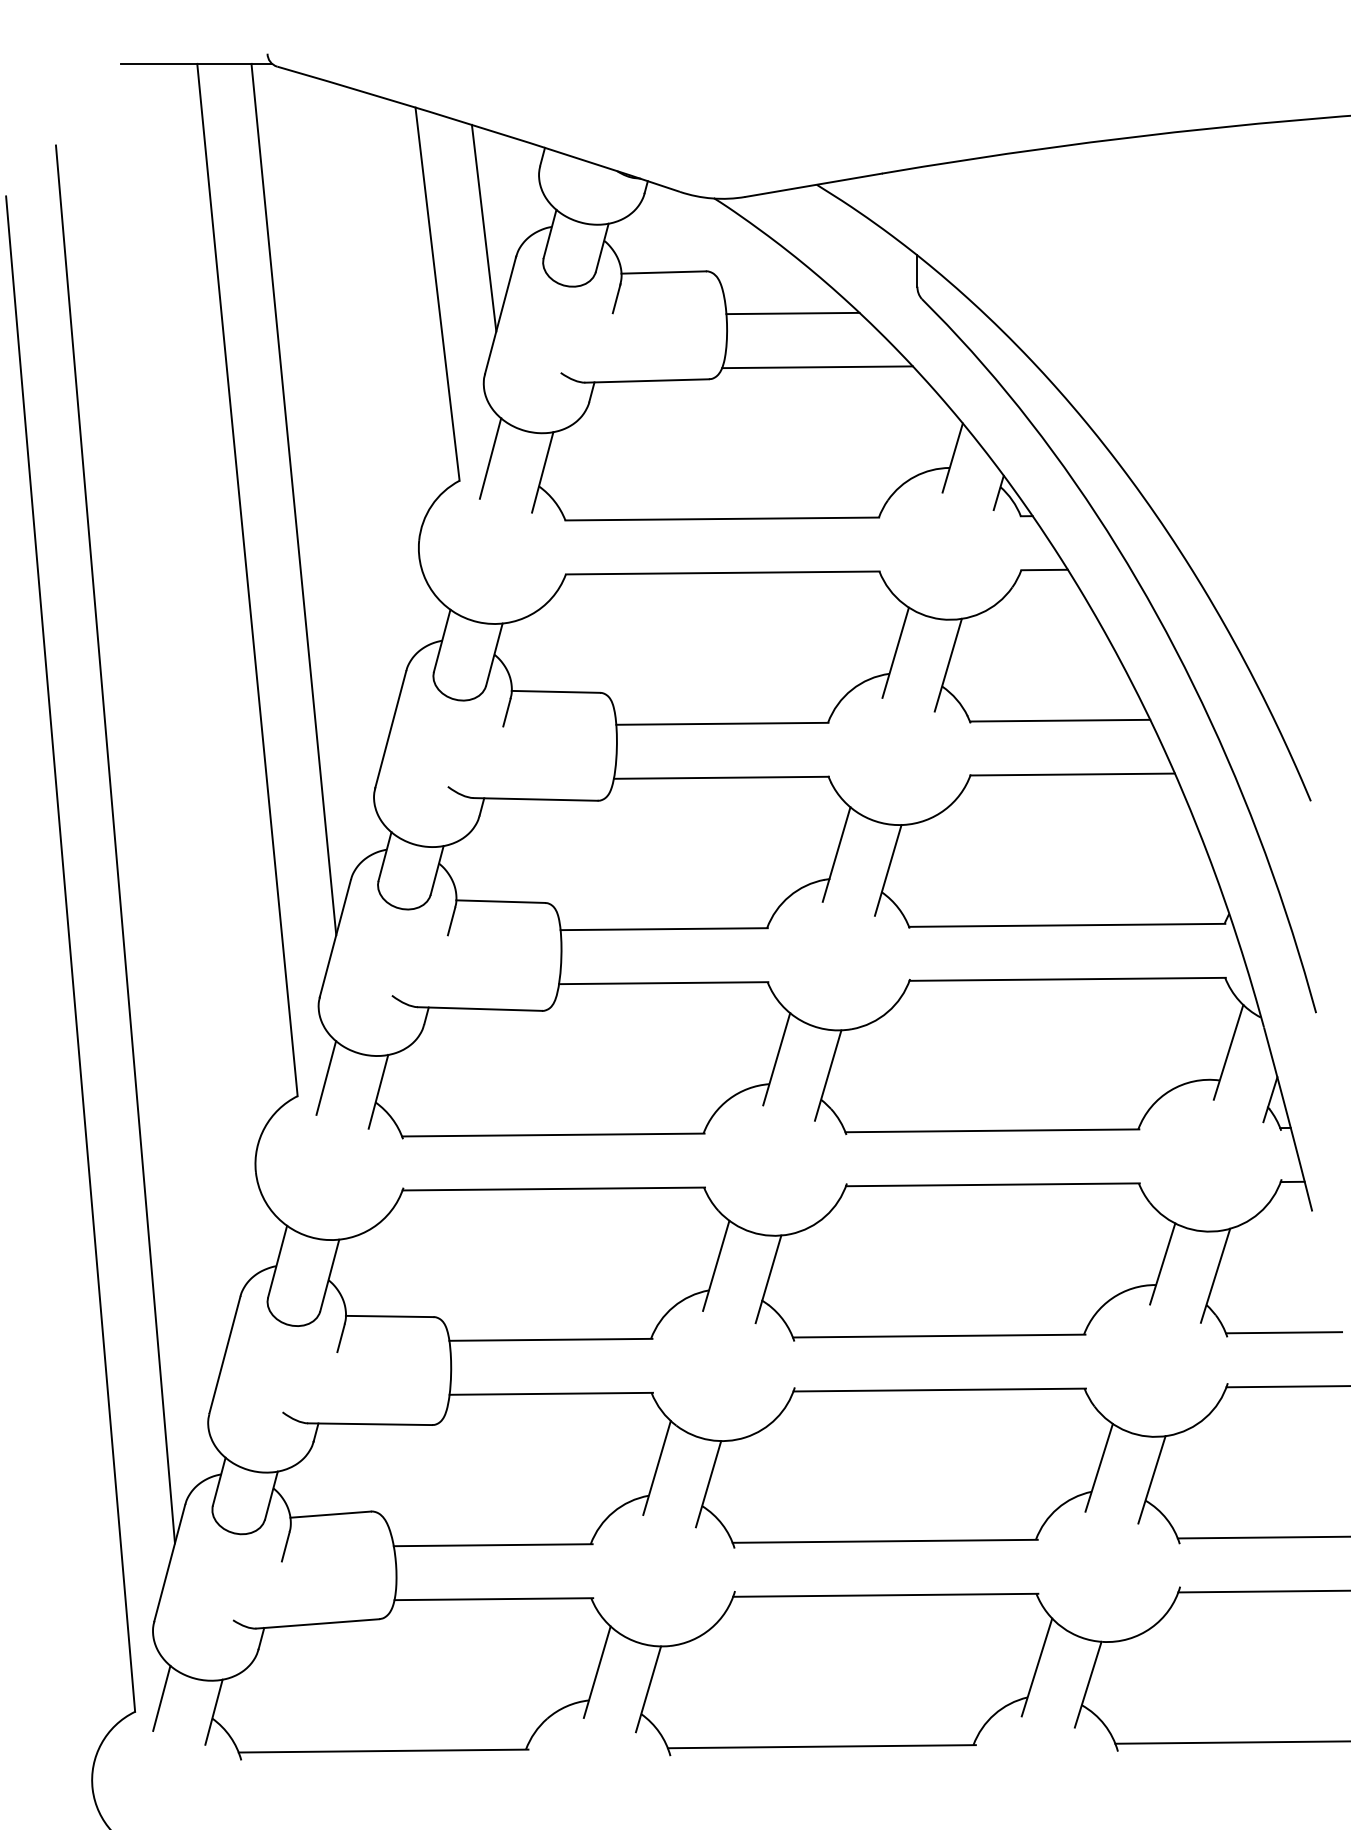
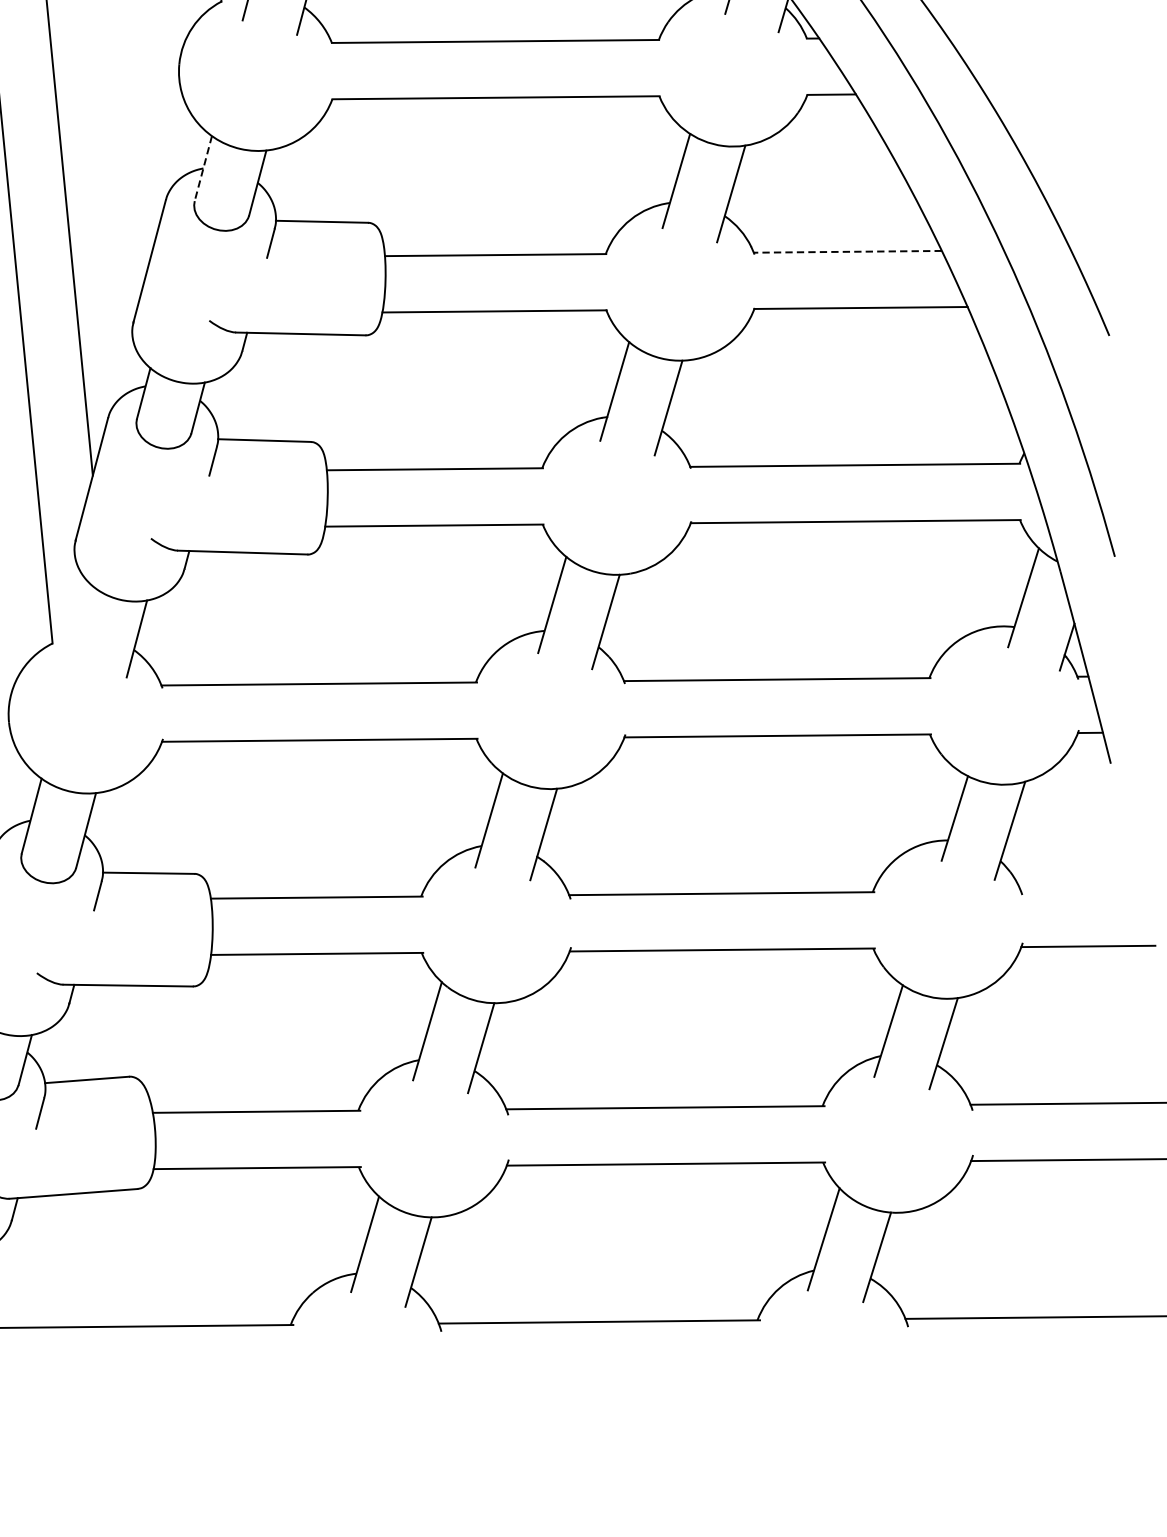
line: (442, 641) -> (203, 169), solid -> dashed
line: (1059, 720) -> (847, 251), solid -> dashed
line: (326, 1077) -> (82, 623), removed
line: (1283, 1332) -> (1080, 889), removed

